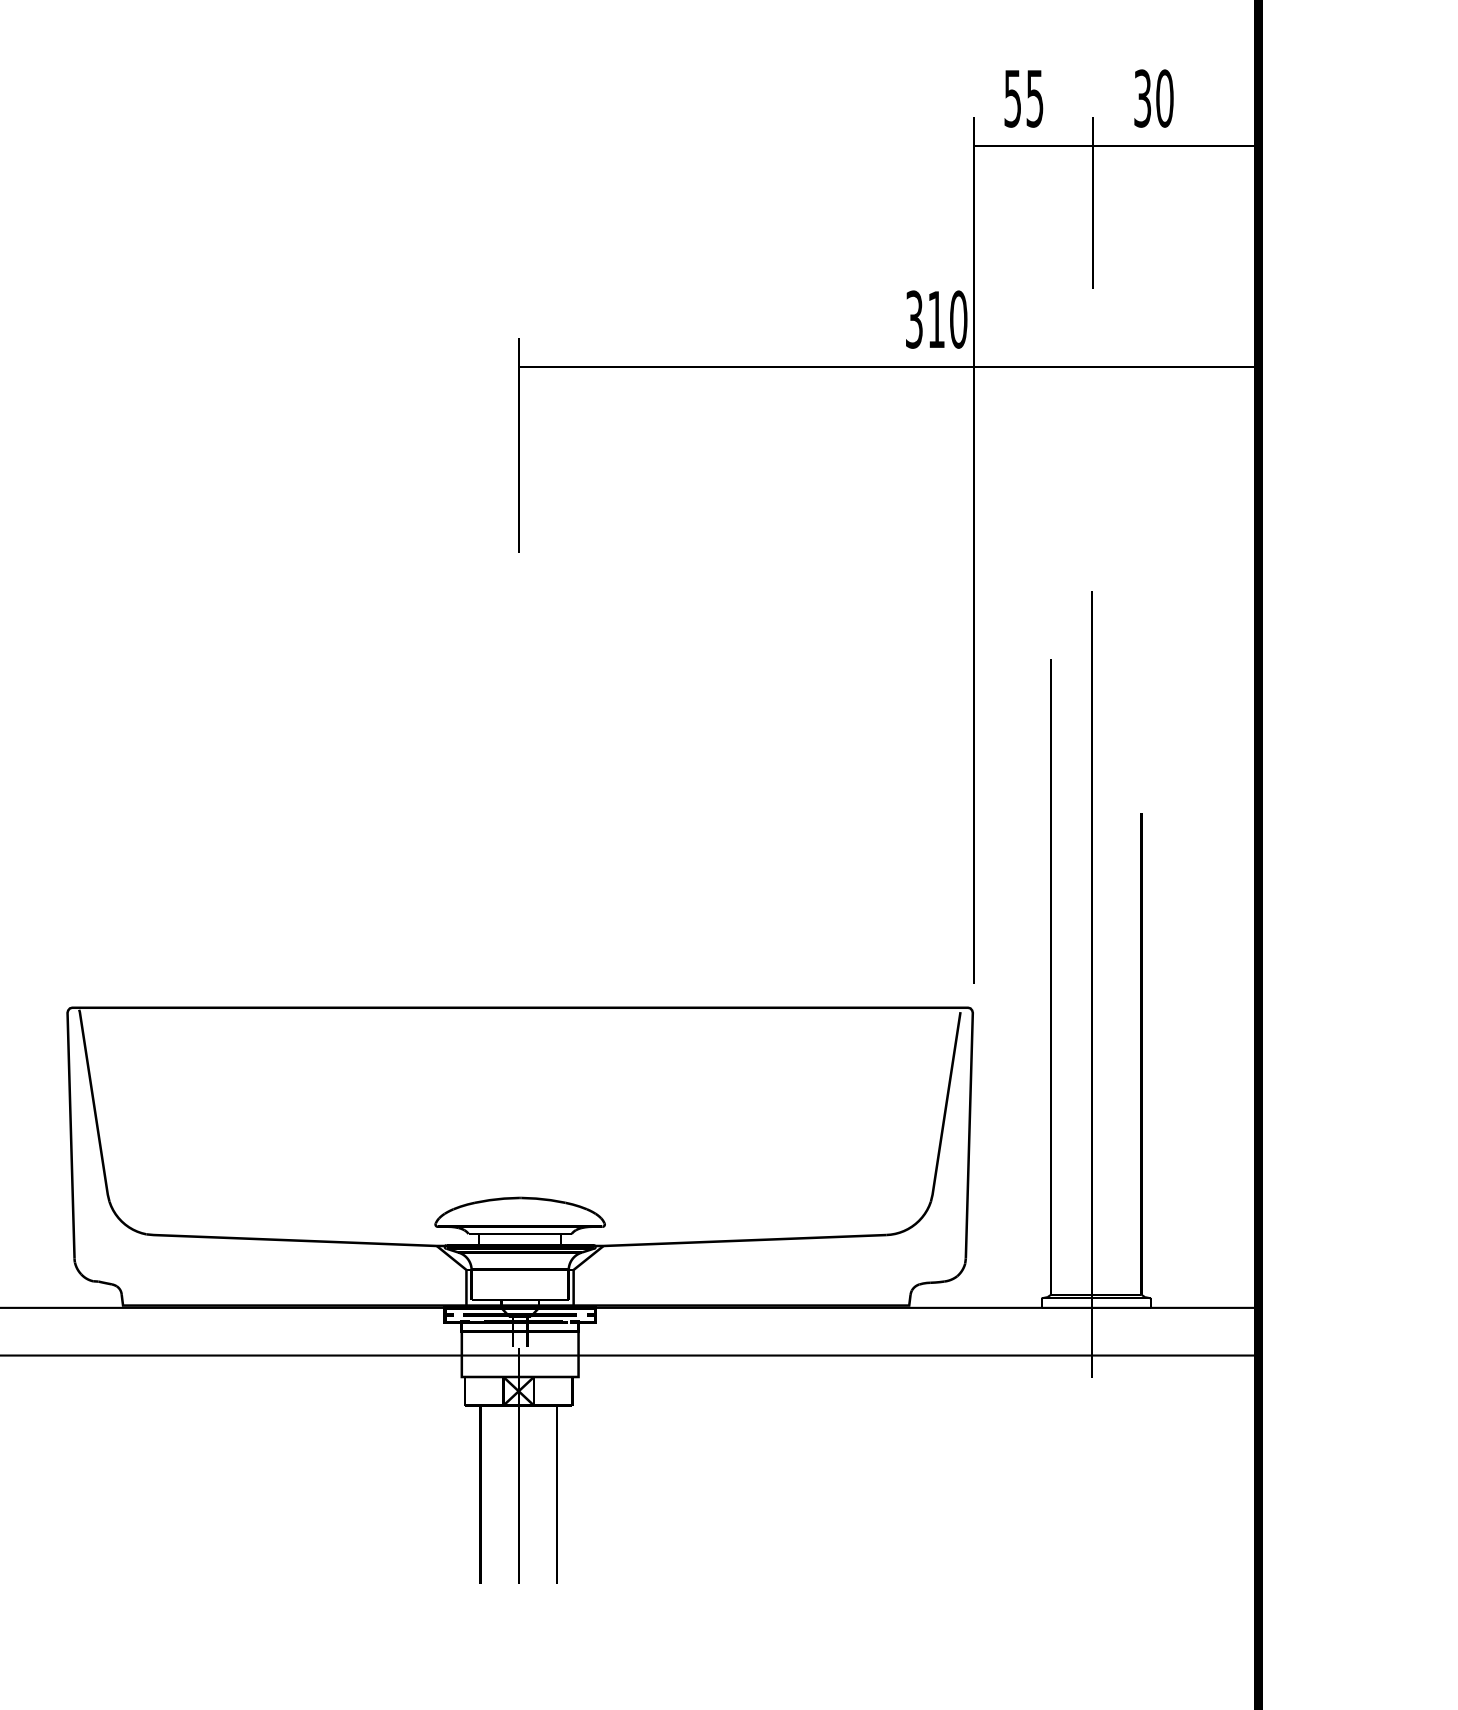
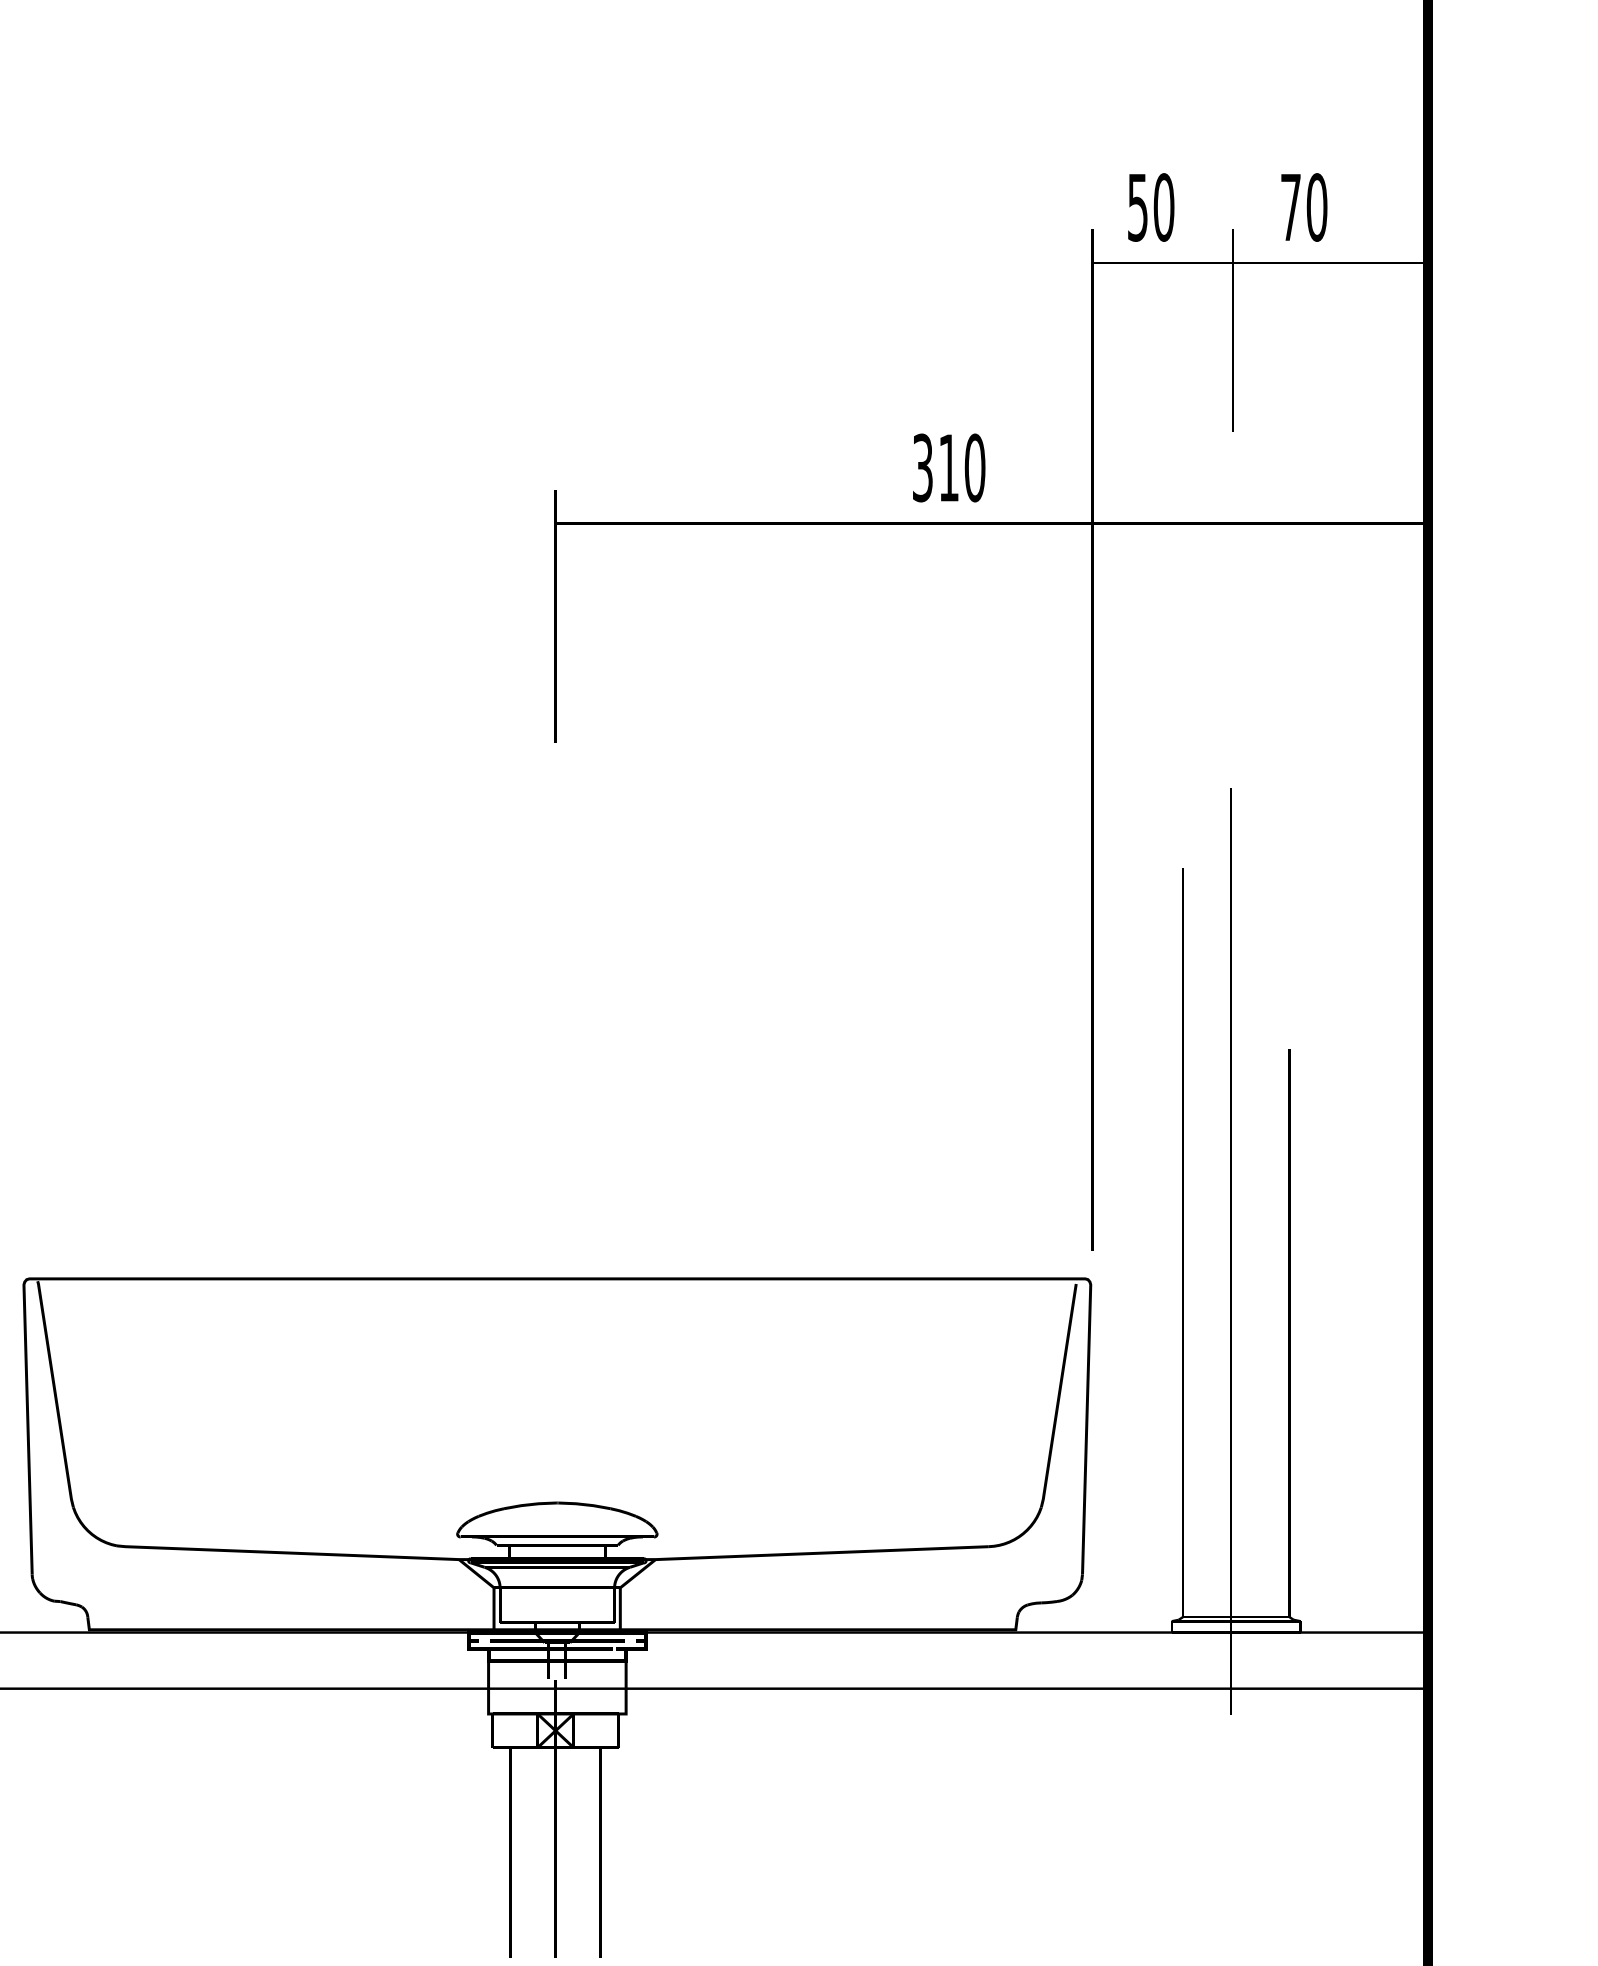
text: (1034, 98) -> (1163, 207), 55 -> 50
text: (1142, 98) -> (1290, 207), 30 -> 70
text: (936, 319) -> (948, 467), moved

